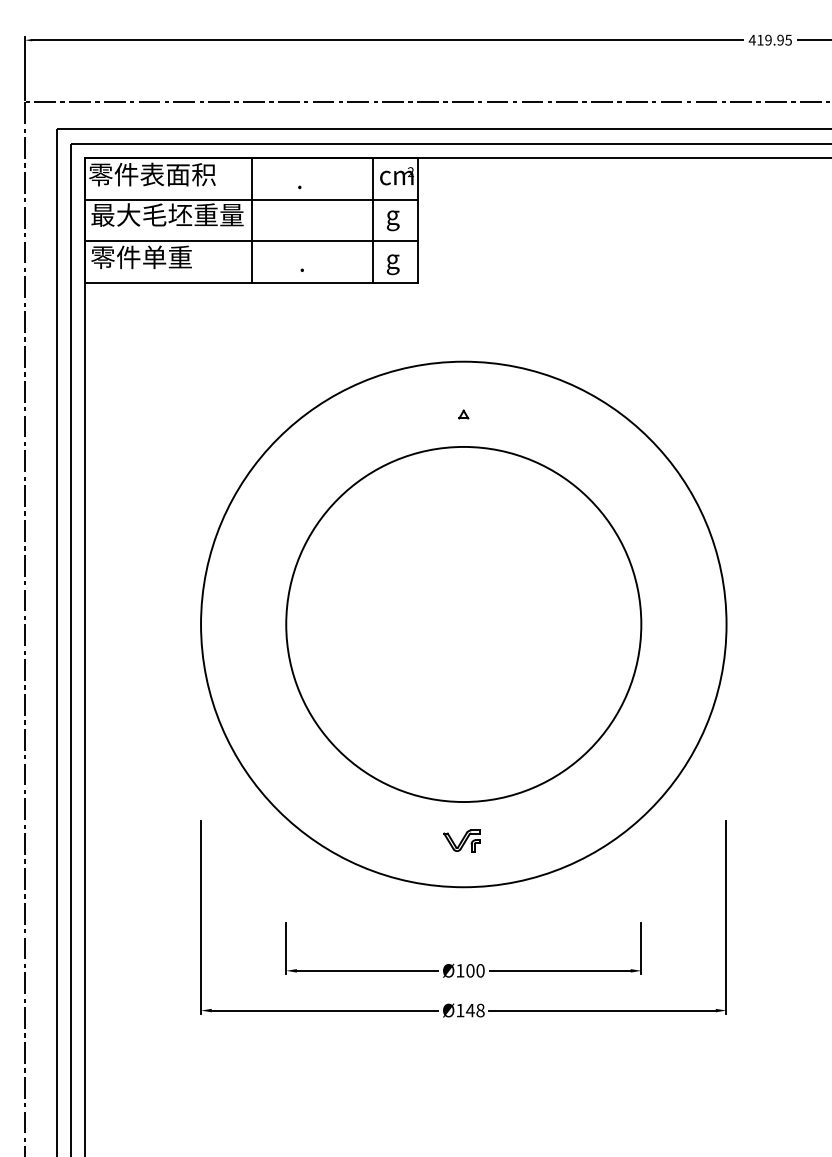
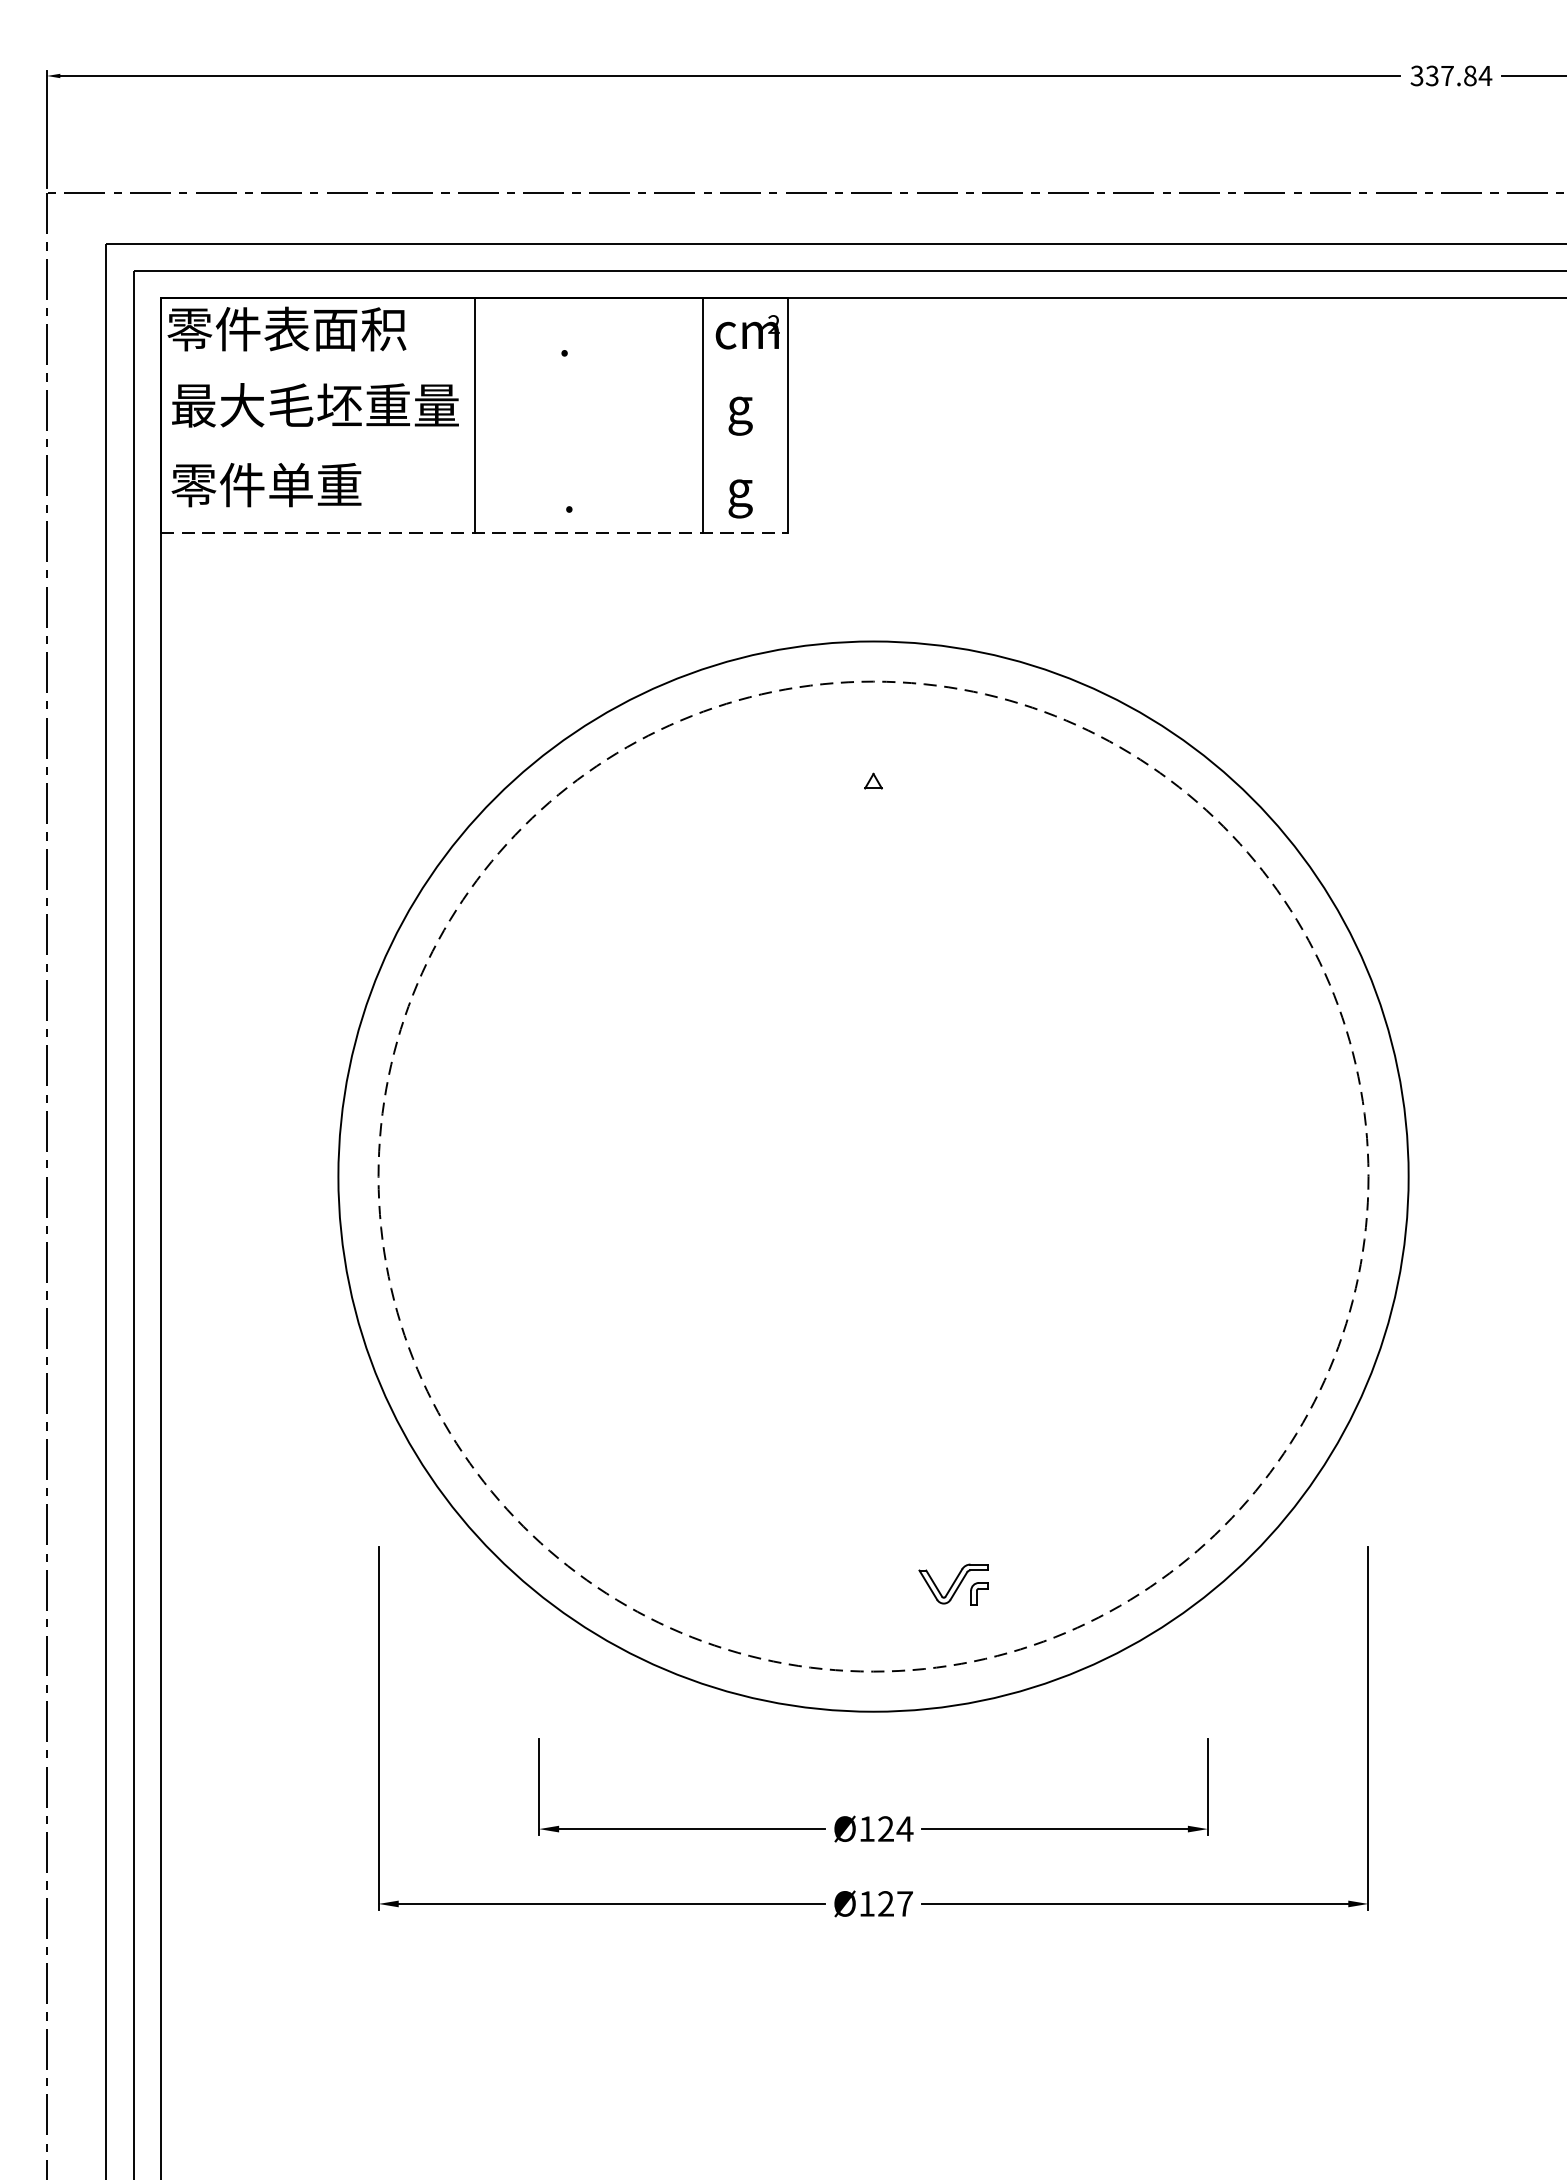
text: (770, 39) -> (1451, 74), 419.95 -> 337.84
line: (251, 199) -> (473, 376), removed
line: (251, 241) -> (473, 455), removed
line: (252, 282) -> (475, 532), solid -> dashed
circle: (463, 624) -> (872, 1176), size x1.6
circle: (463, 624) -> (872, 1176), solid -> dashed
part: (461, 840) -> (952, 1583), moved
text: (475, 970) -> (895, 1828), 100 -> 124
text: (475, 1010) -> (895, 1903), 148 -> 127

